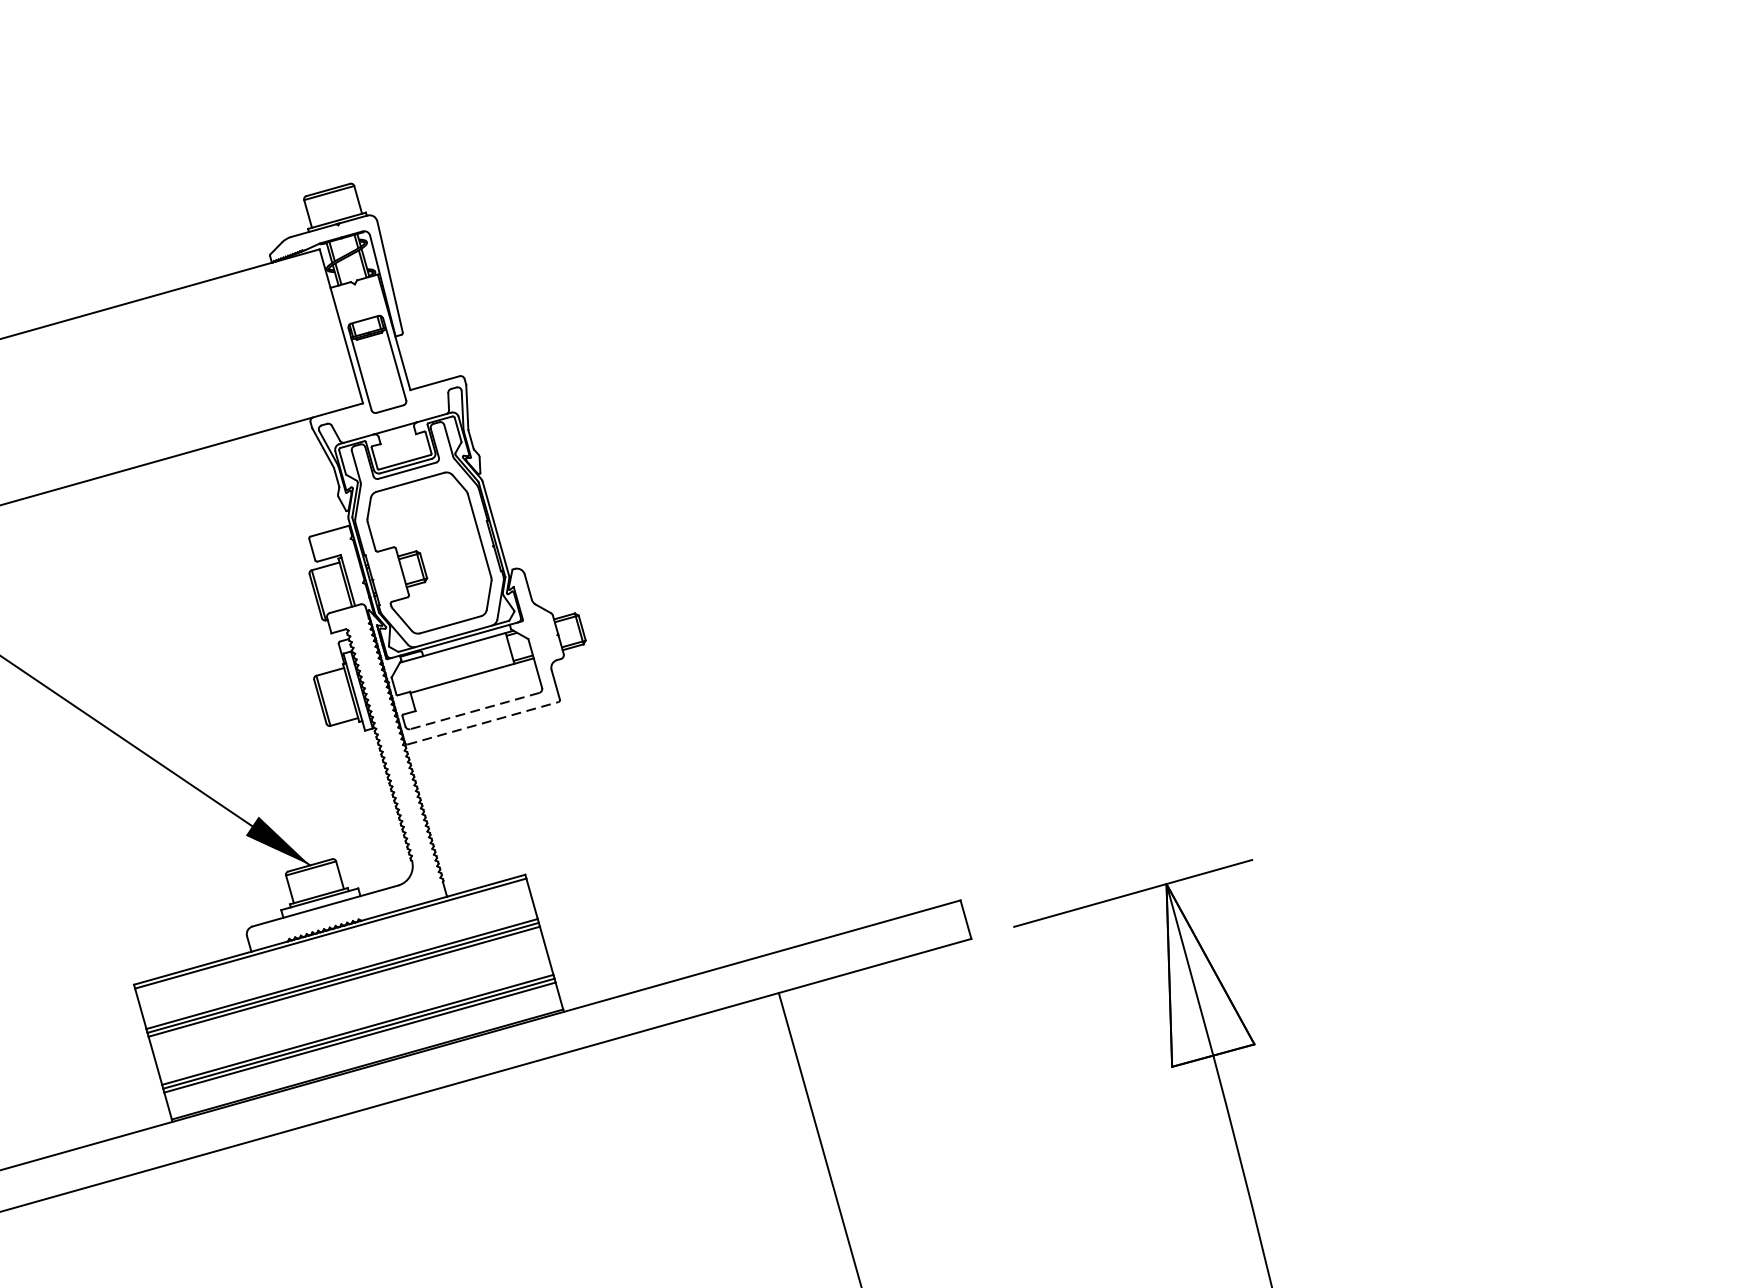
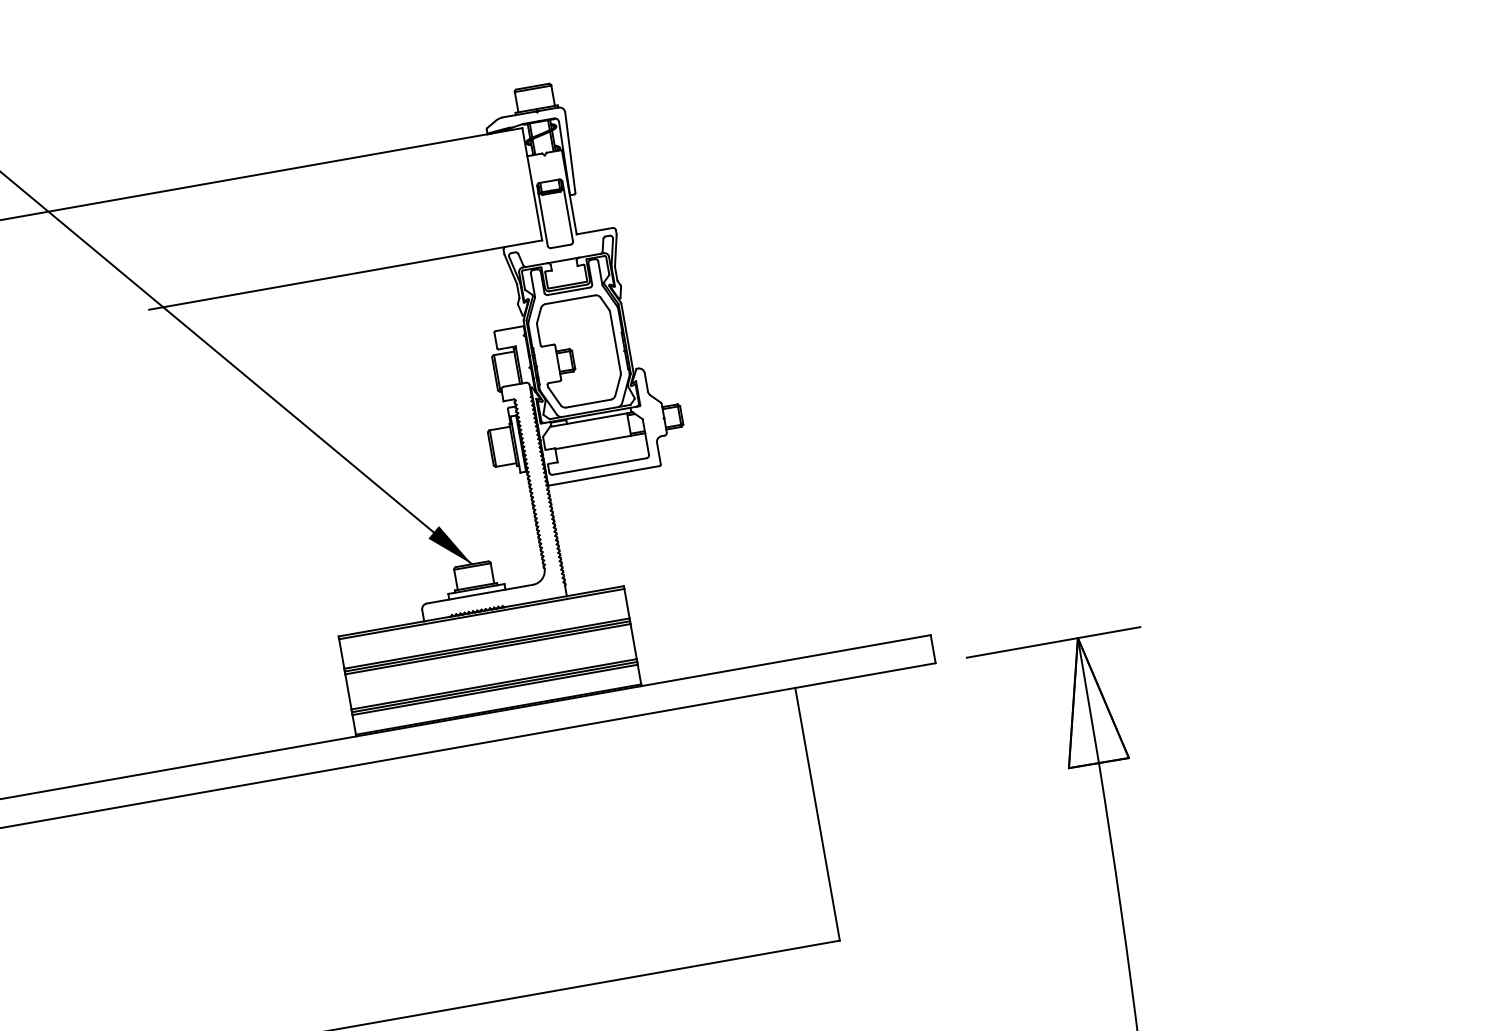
line: (474, 711) -> (599, 466), dashed -> solid
line: (482, 722) -> (604, 475), dashed -> solid

